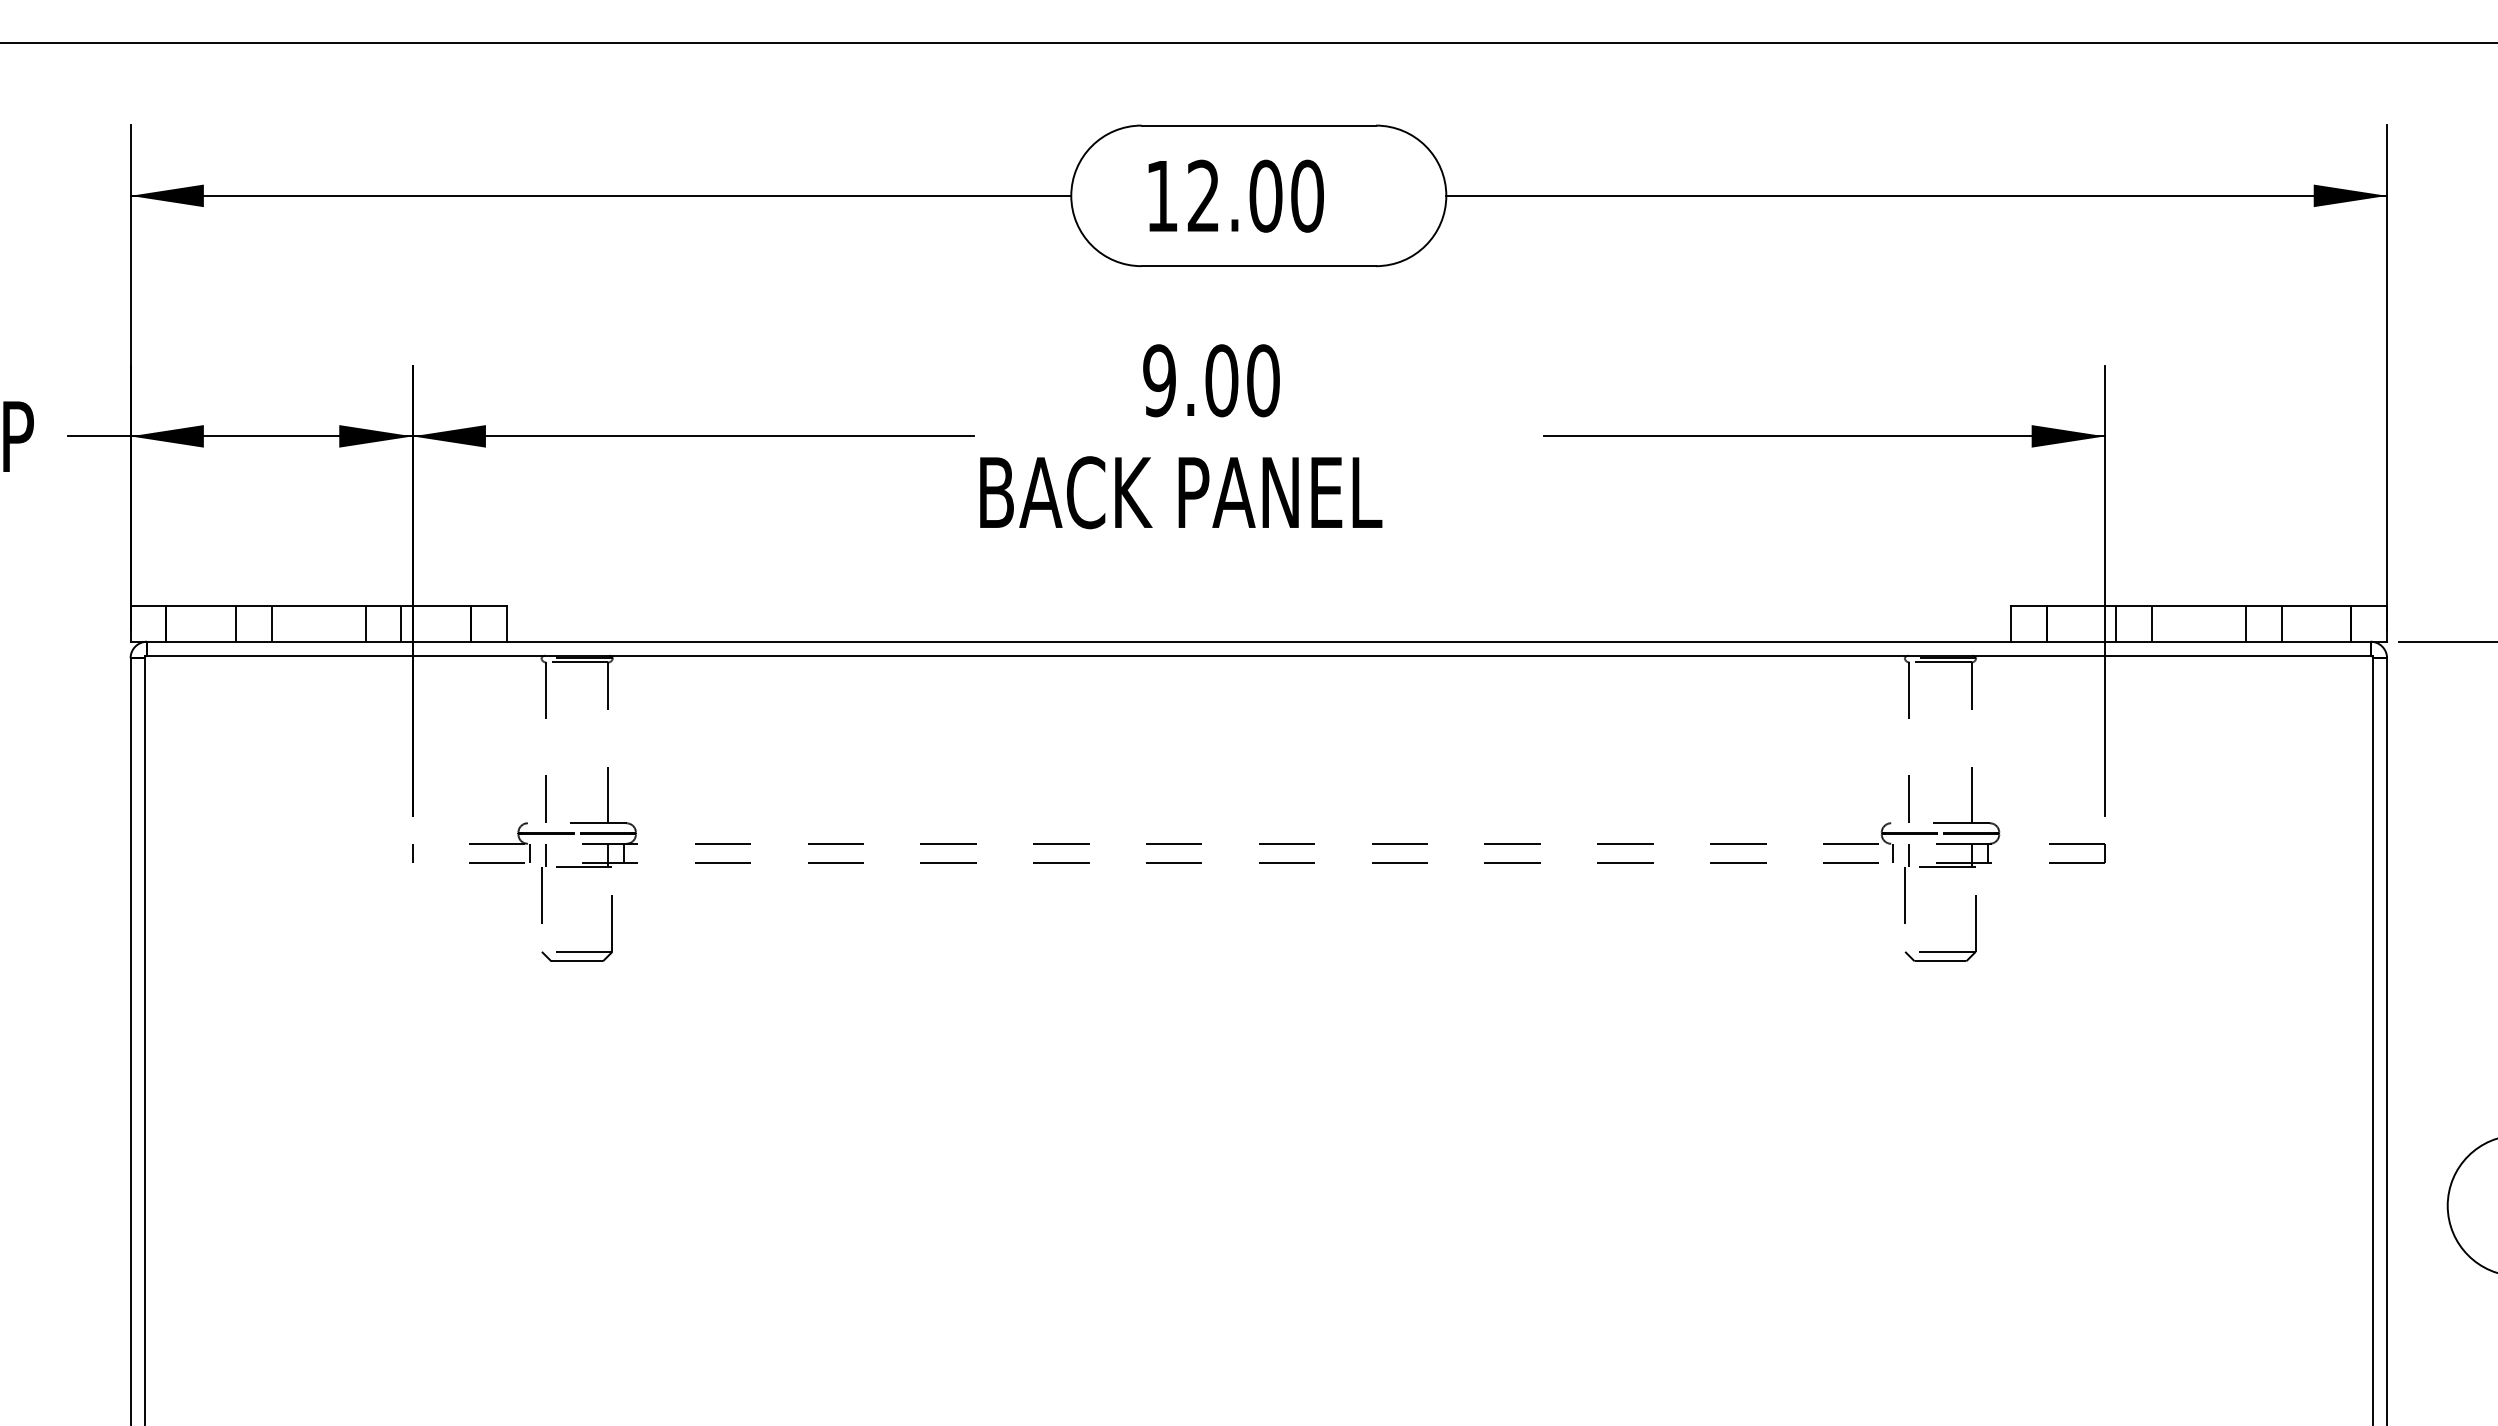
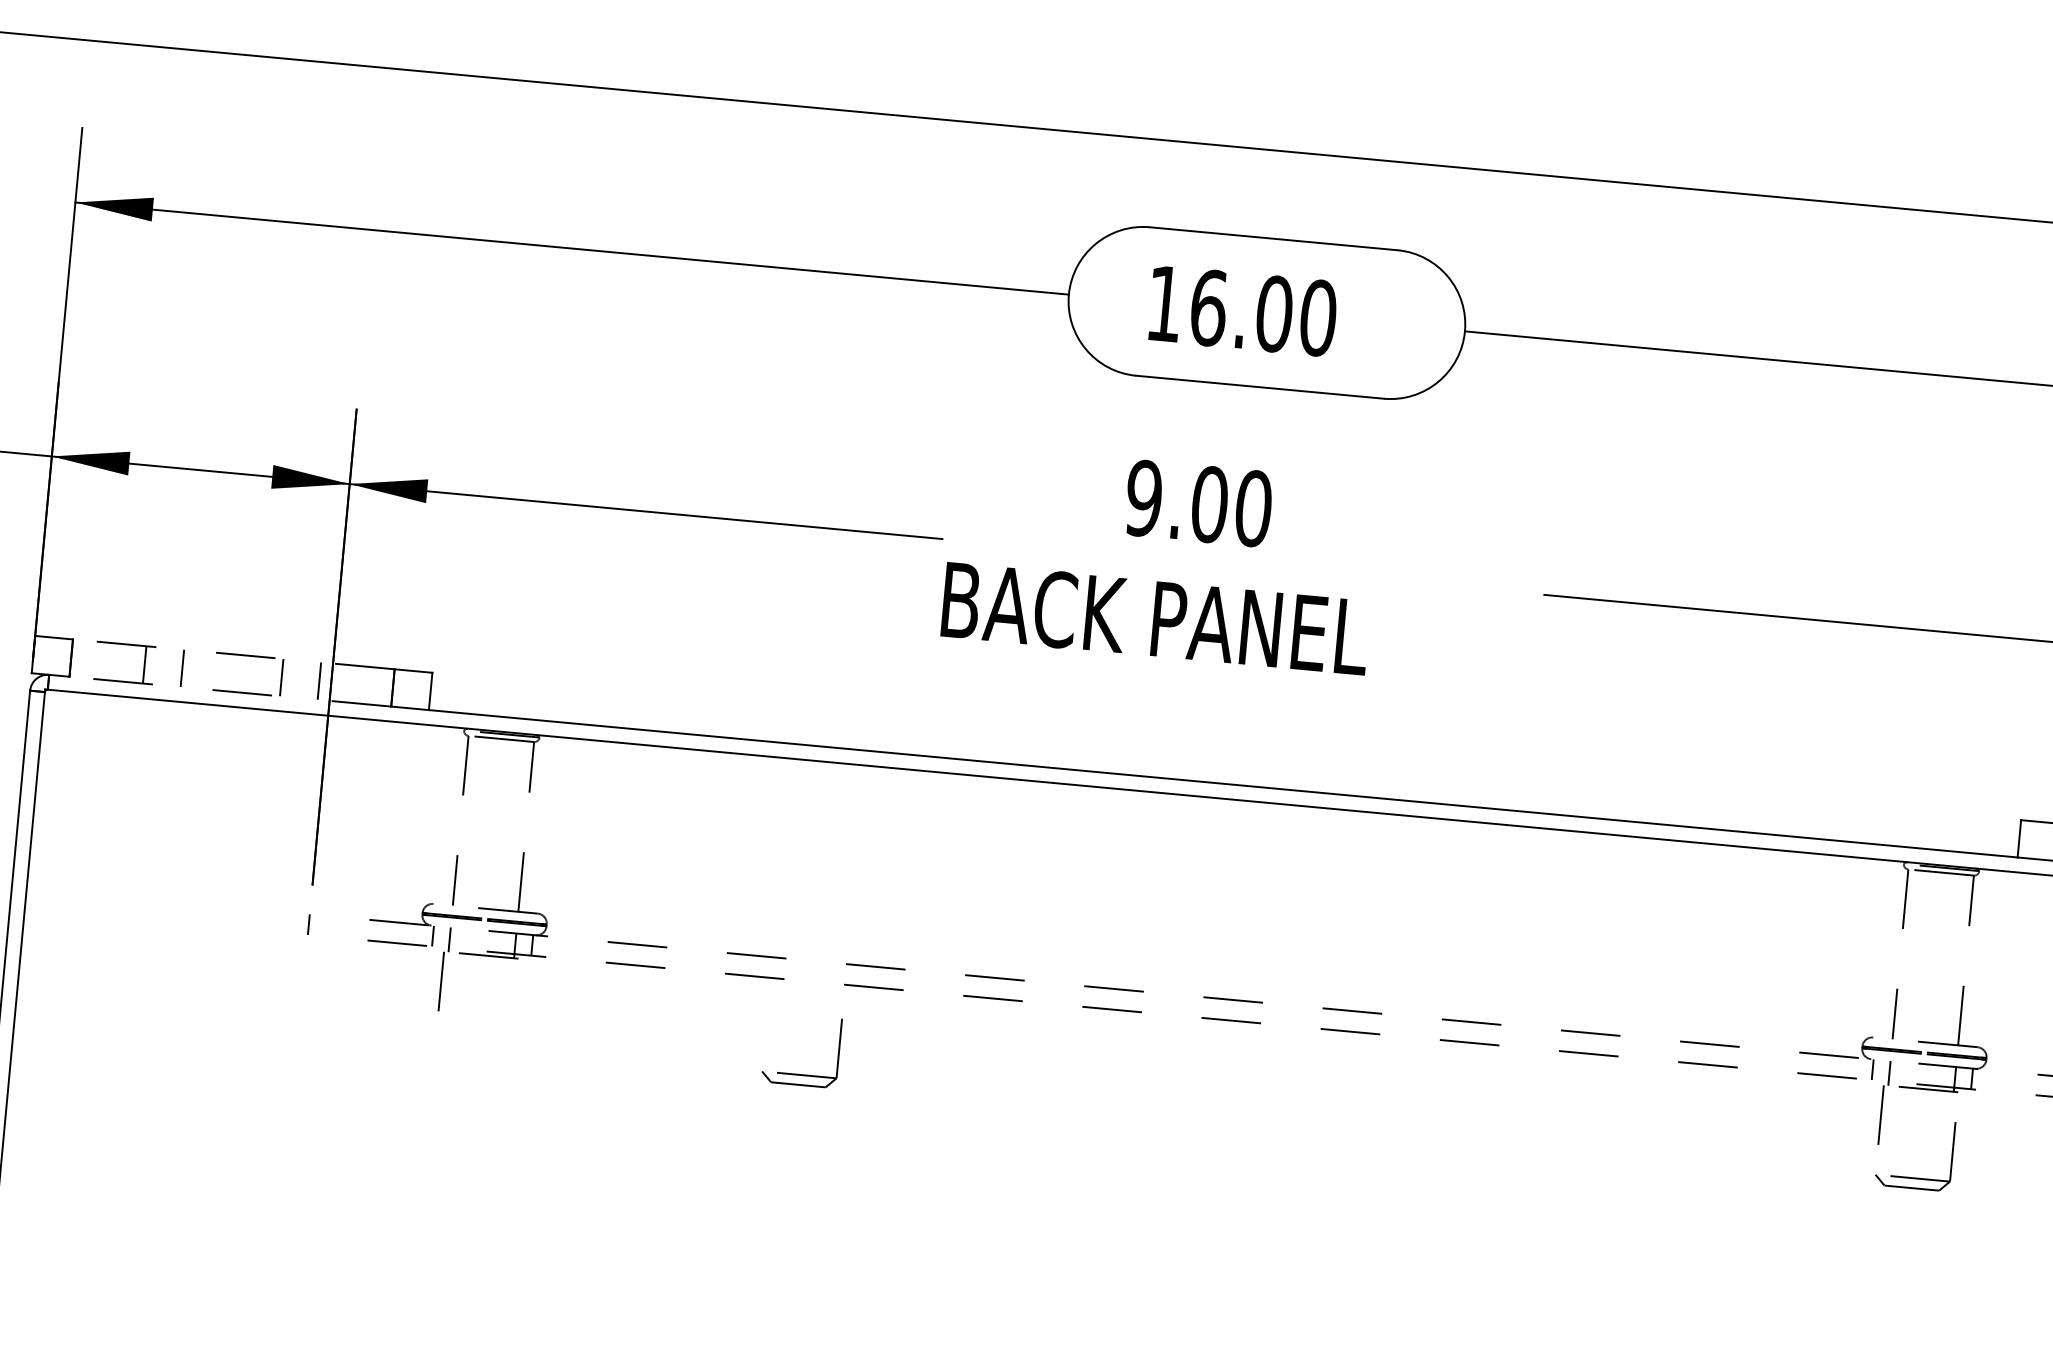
text: (1203, 195) -> (1208, 307), 12.00 -> 16.00
line: (318, 606) -> (233, 654), solid -> dashed
line: (318, 641) -> (230, 691), solid -> dashed
part: (576, 951) -> (798, 1074), moved

